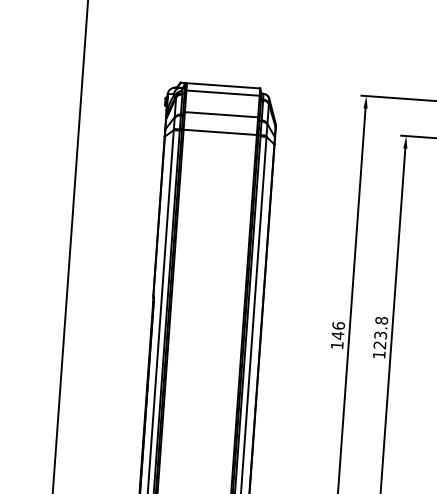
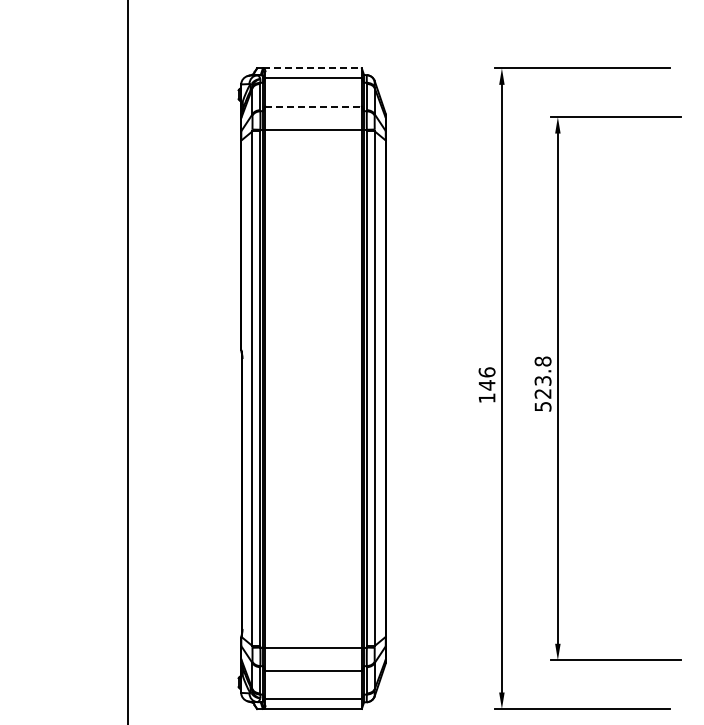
line: (222, 85) -> (312, 68), solid -> dashed
line: (222, 114) -> (314, 106), solid -> dashed
text: (378, 354) -> (542, 406), 123.8 -> 523.8

